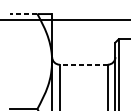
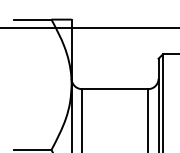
line: (23, 13) -> (32, 19), dashed -> solid
line: (83, 64) -> (114, 89), dashed -> solid

